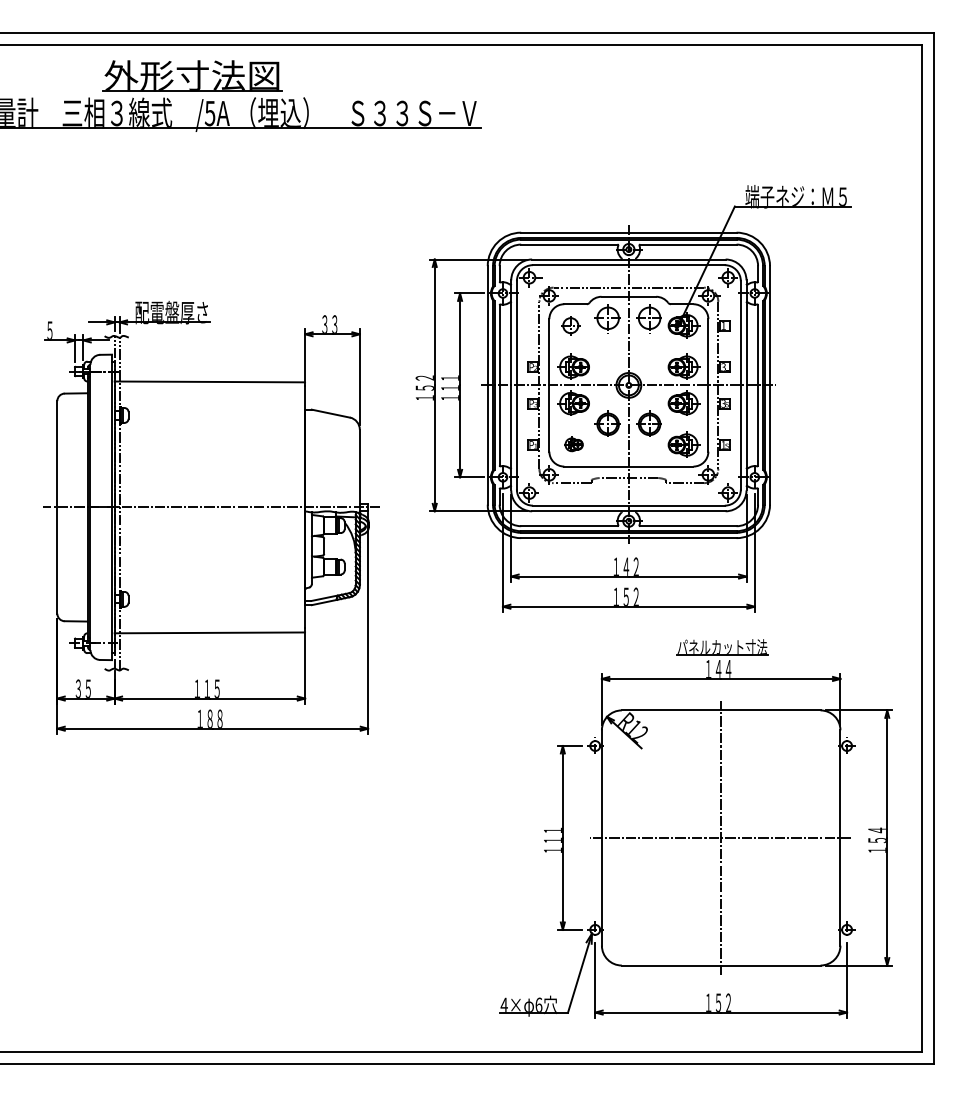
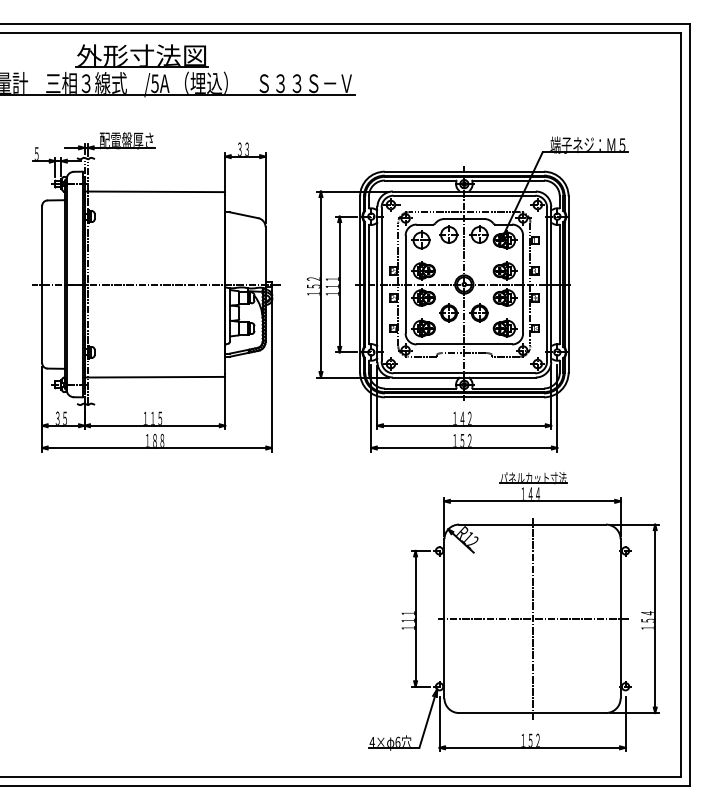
part: (570, 325) -> (421, 240), size x1.43
part: (573, 444) -> (423, 328), size x1.67
part: (211, 517) -> (156, 291), moved

